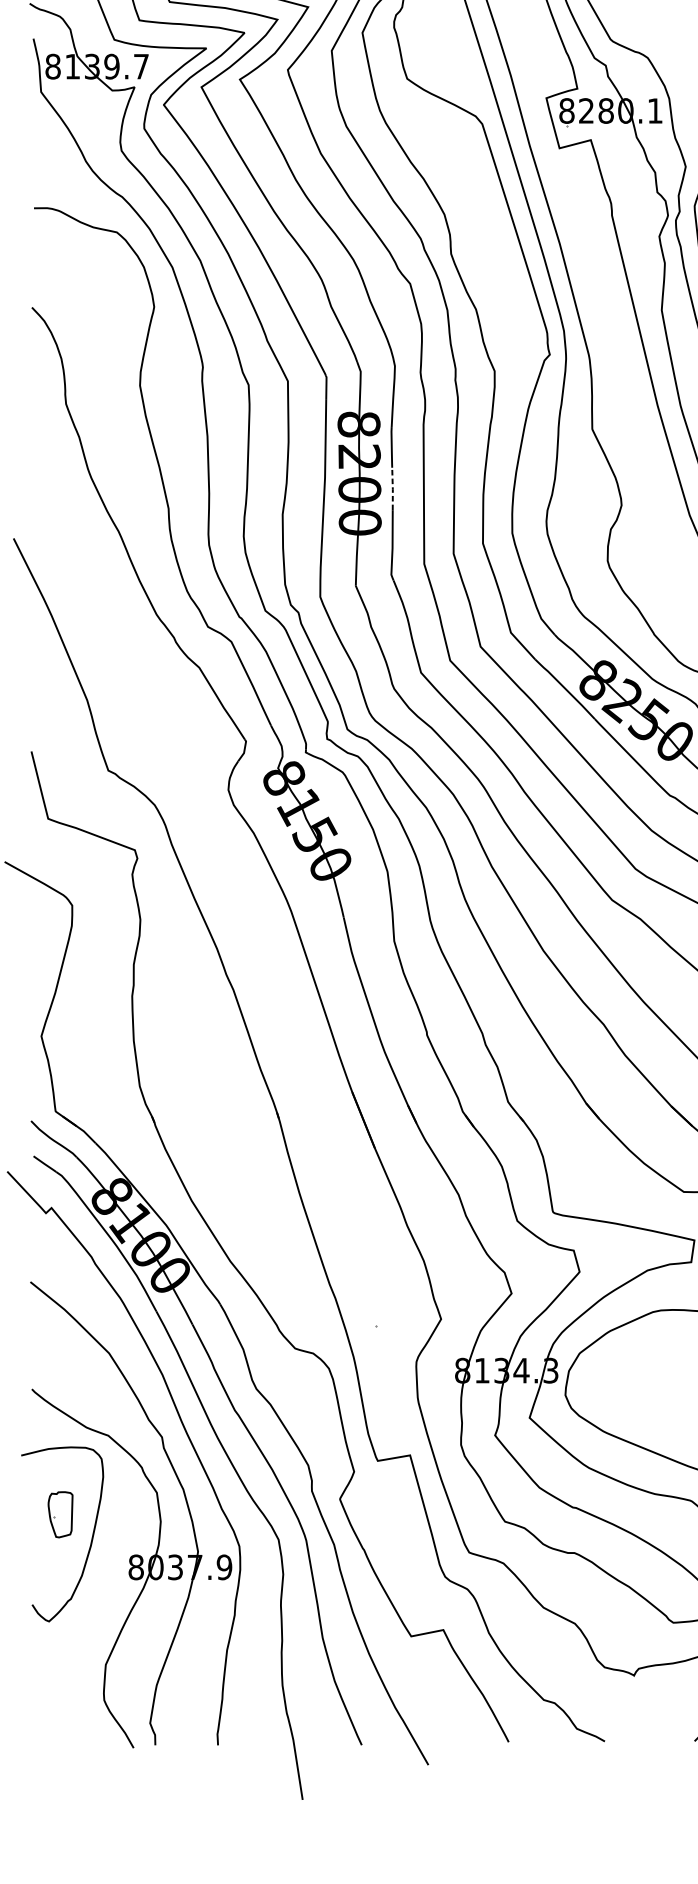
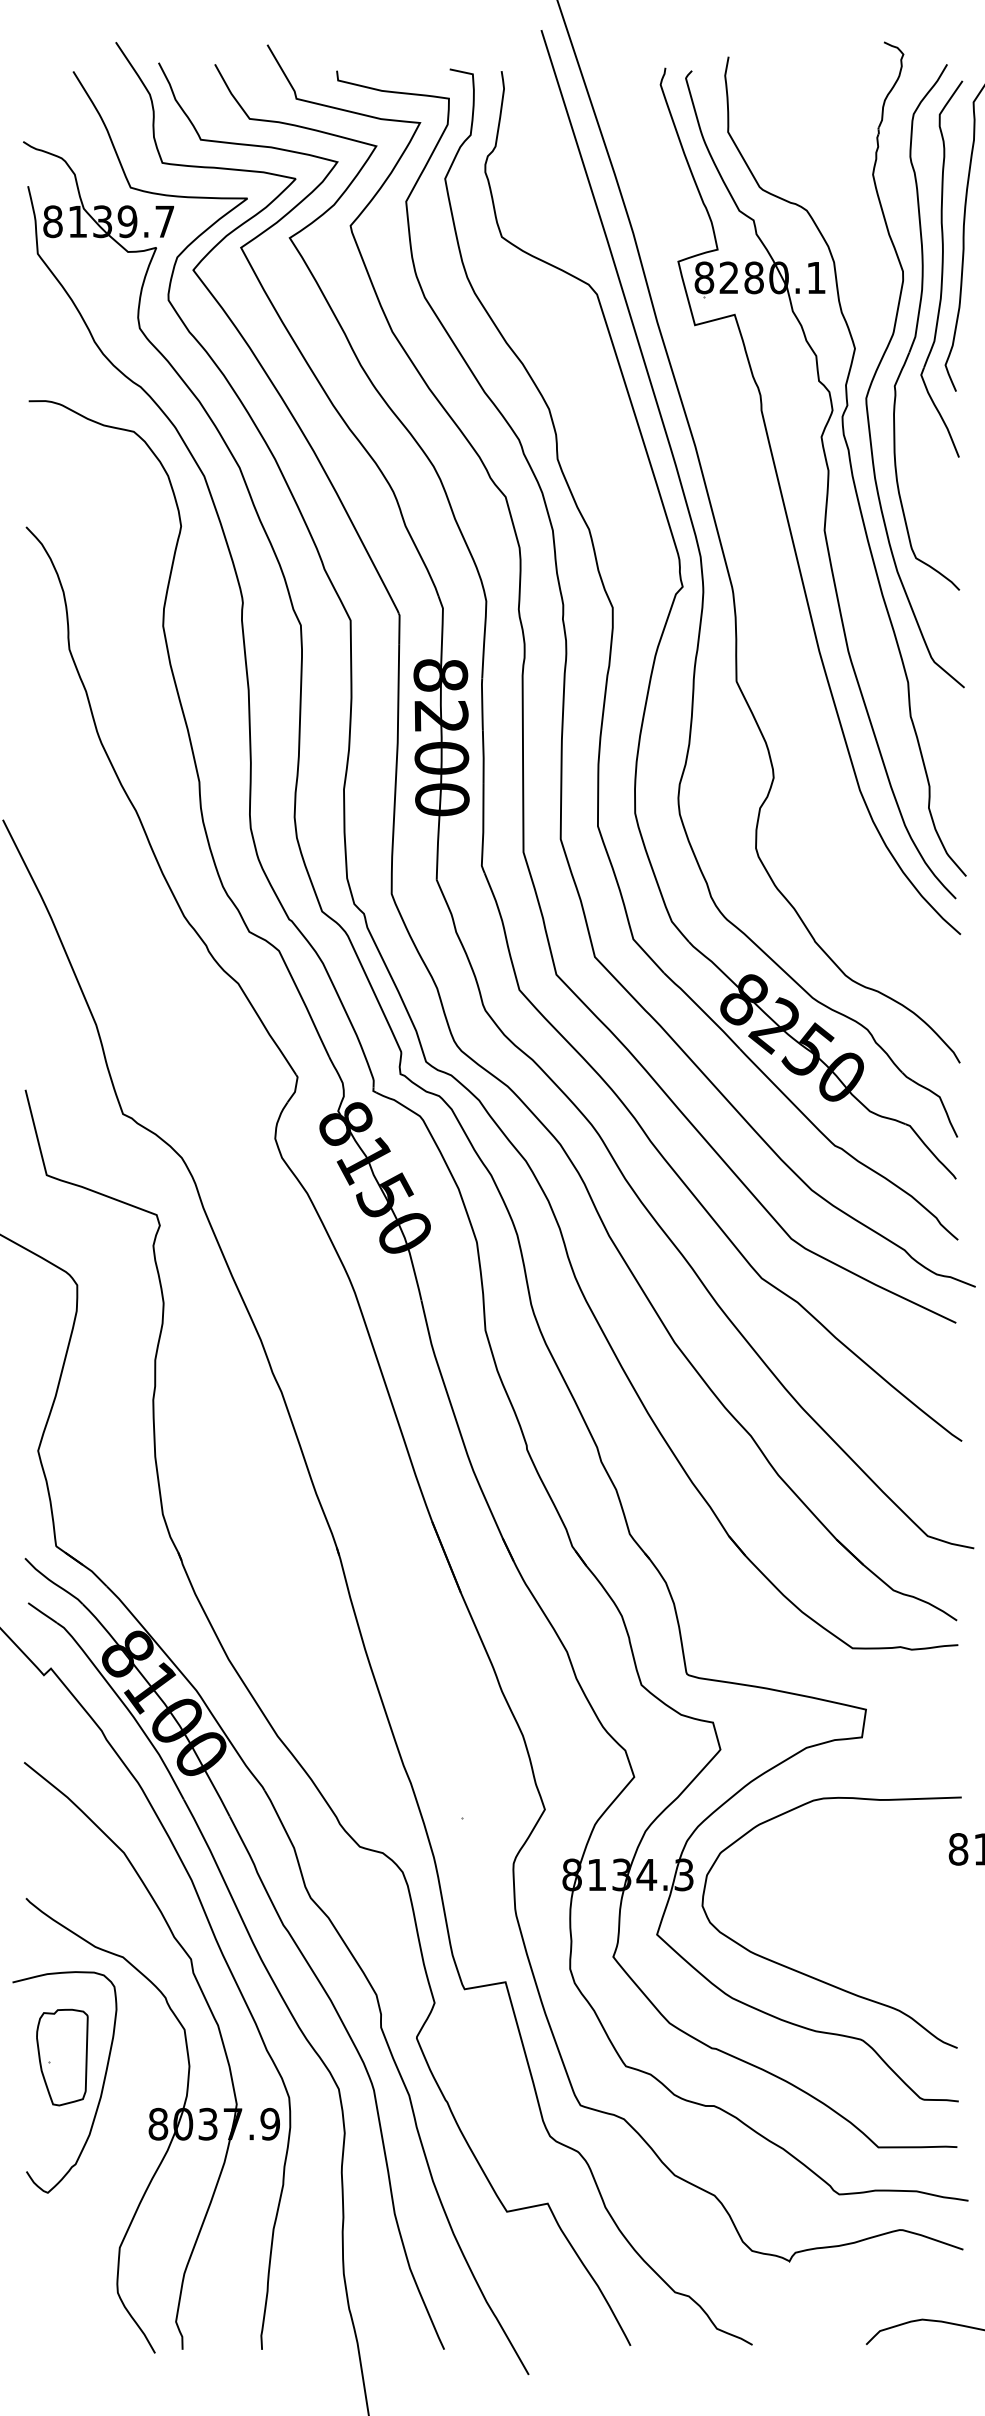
line: (392, 489) -> (483, 757), dashed -> solid
part: (60, 1514) -> (62, 2057), size x1.67

